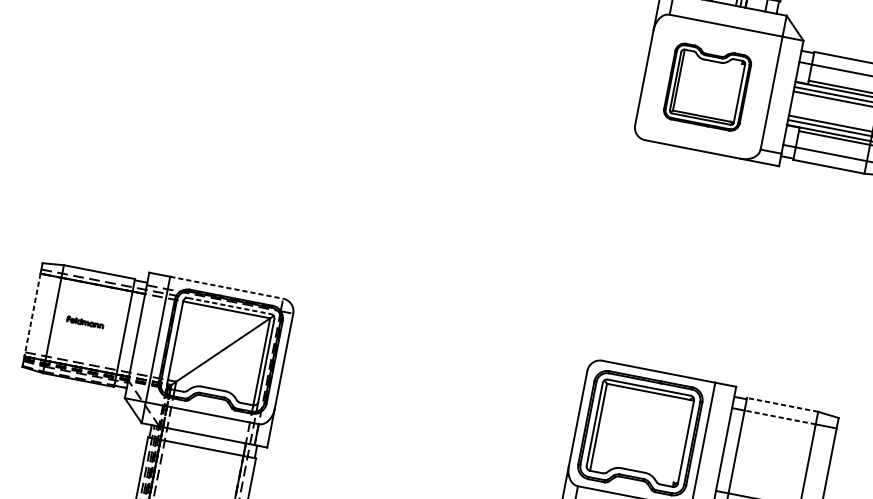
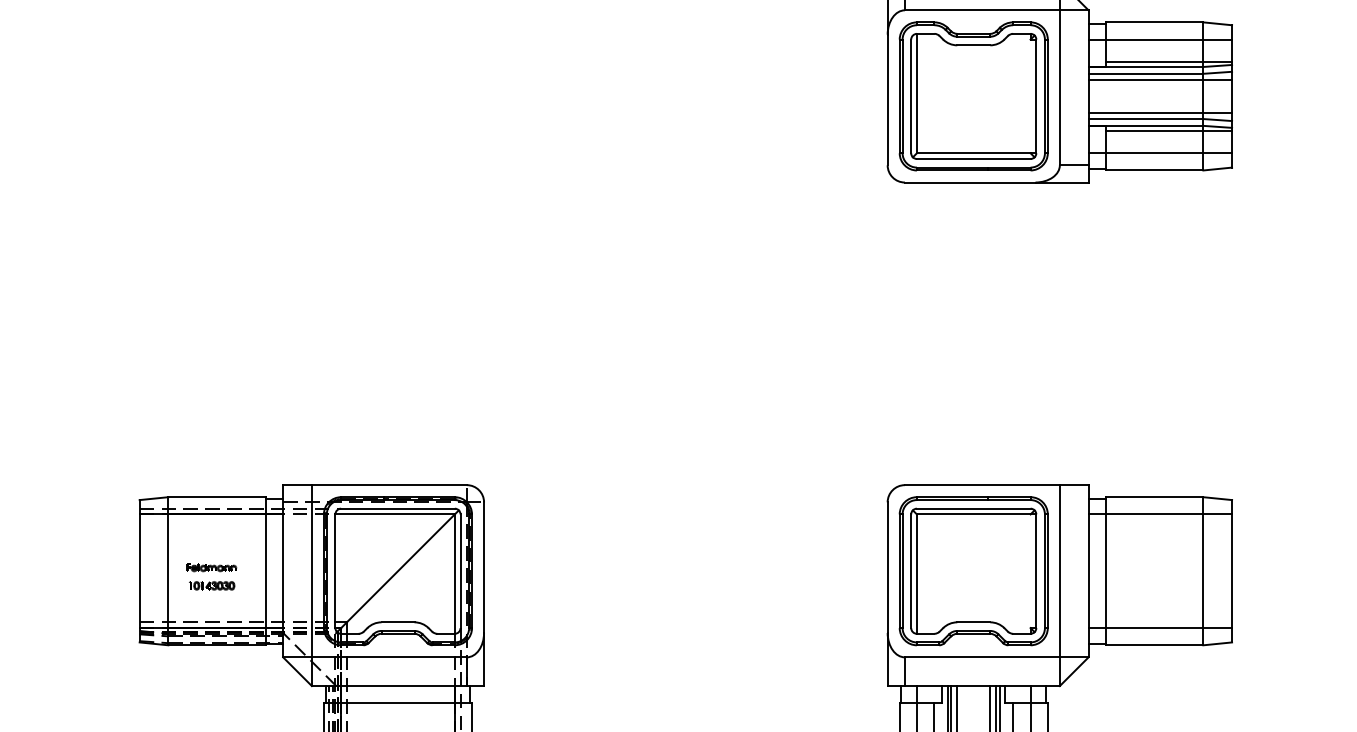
part: (707, 87) -> (973, 96), size x1.43
line: (226, 288) -> (389, 485), dashed -> solid
line: (229, 305) -> (397, 508), dashed -> solid
line: (32, 315) -> (139, 571), dashed -> solid
part: (83, 335) -> (212, 585), added
line: (782, 405) -> (1154, 497), dashed -> solid
line: (780, 417) -> (1154, 514), dashed -> solid

